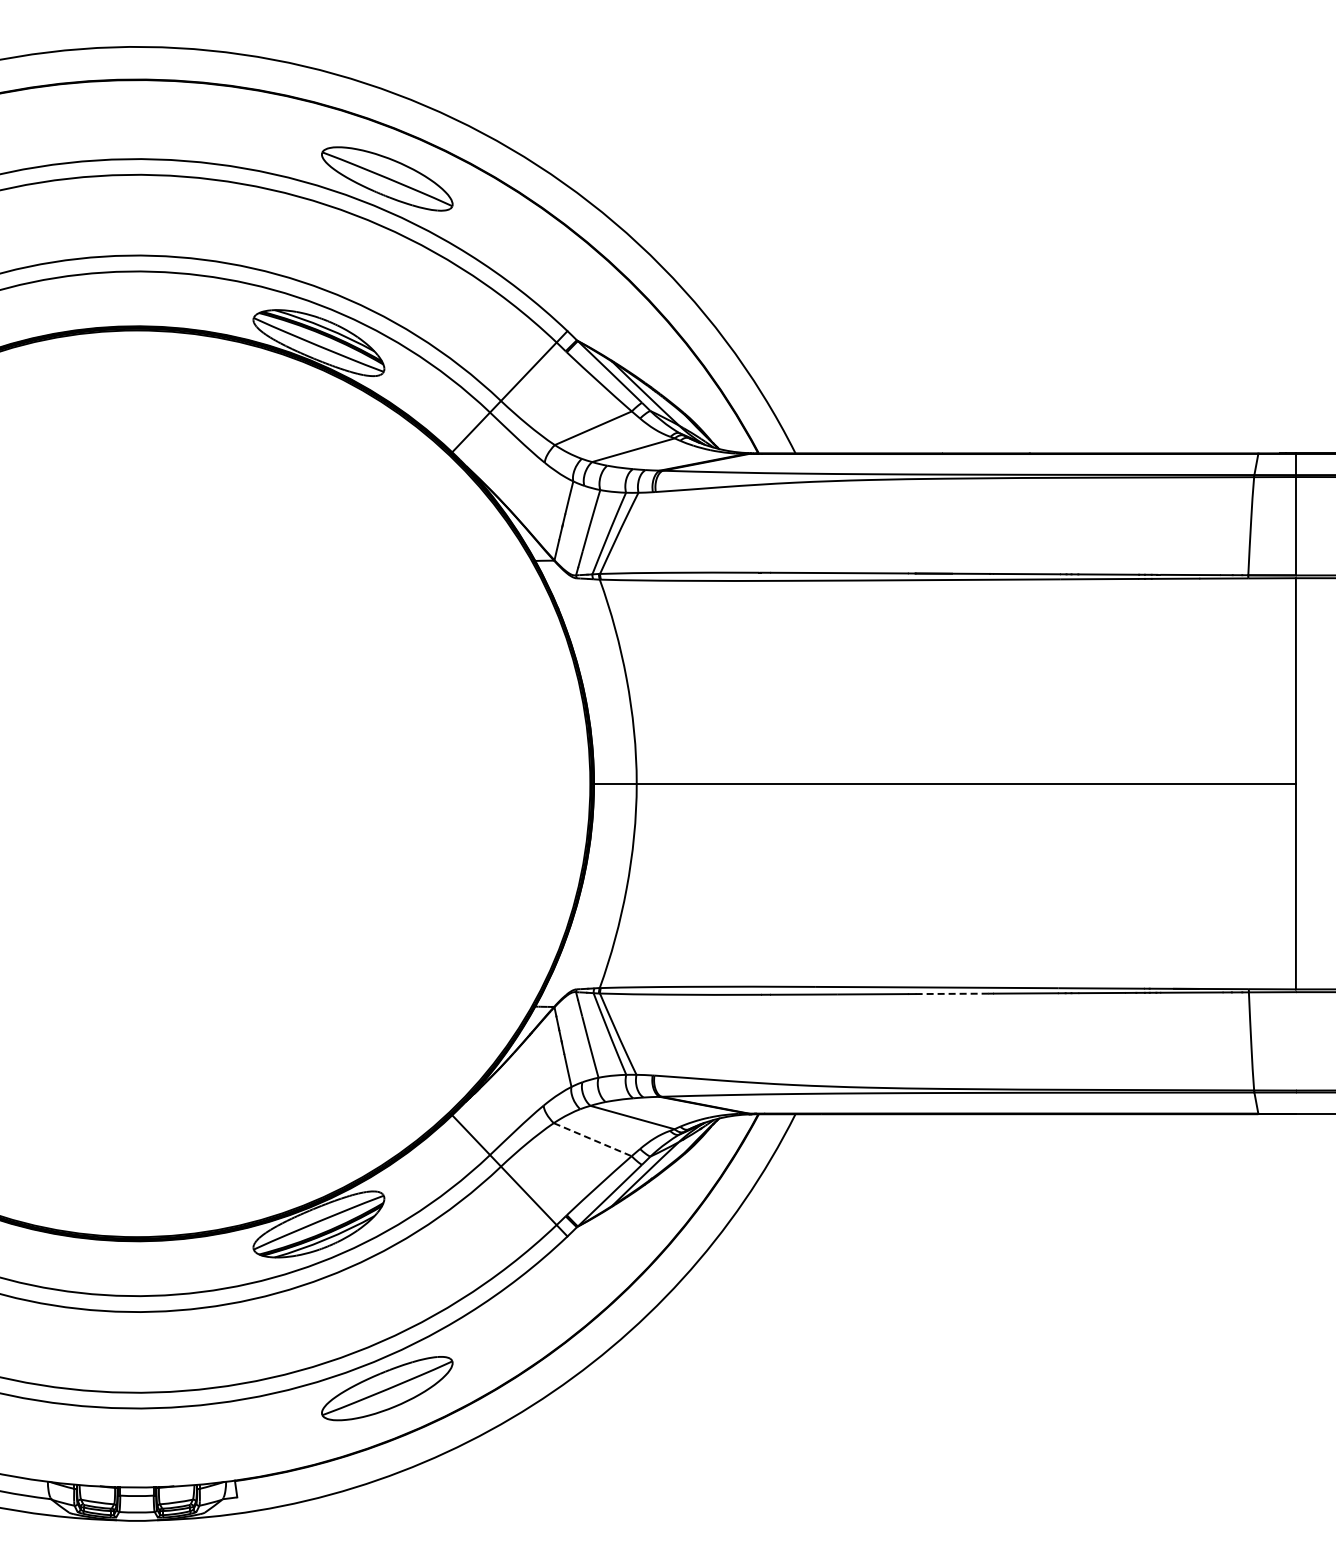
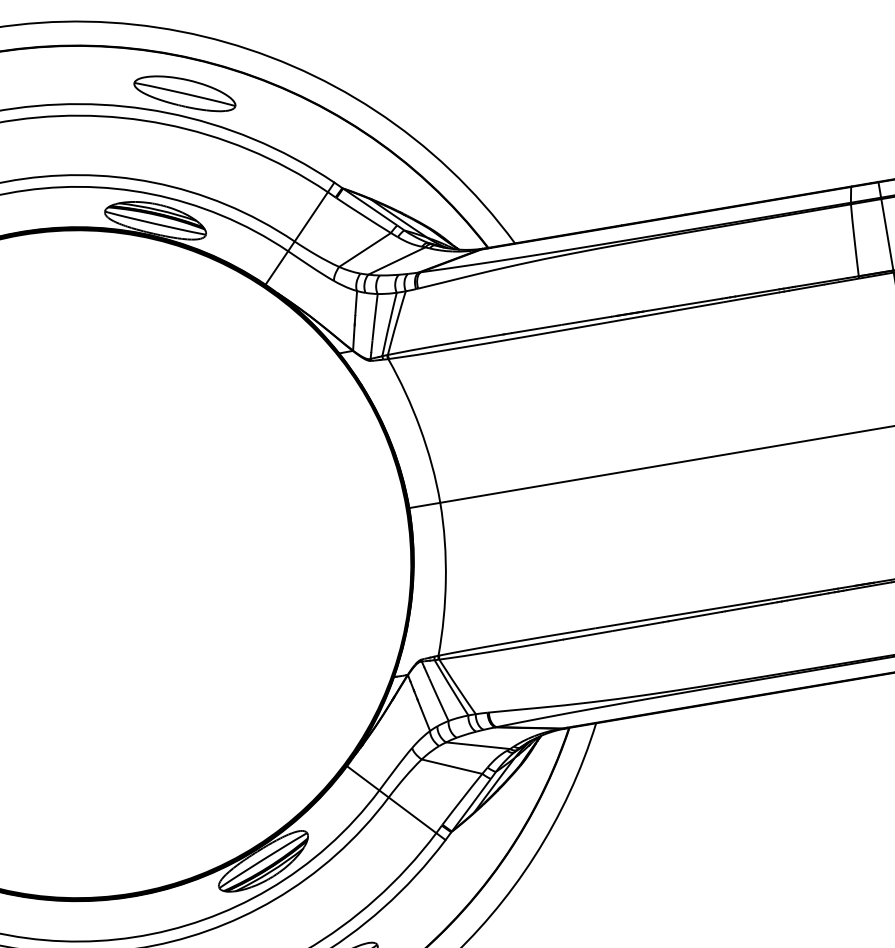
line: (952, 993) -> (695, 616), dashed -> solid
line: (593, 1139) -> (452, 766), dashed -> solid

